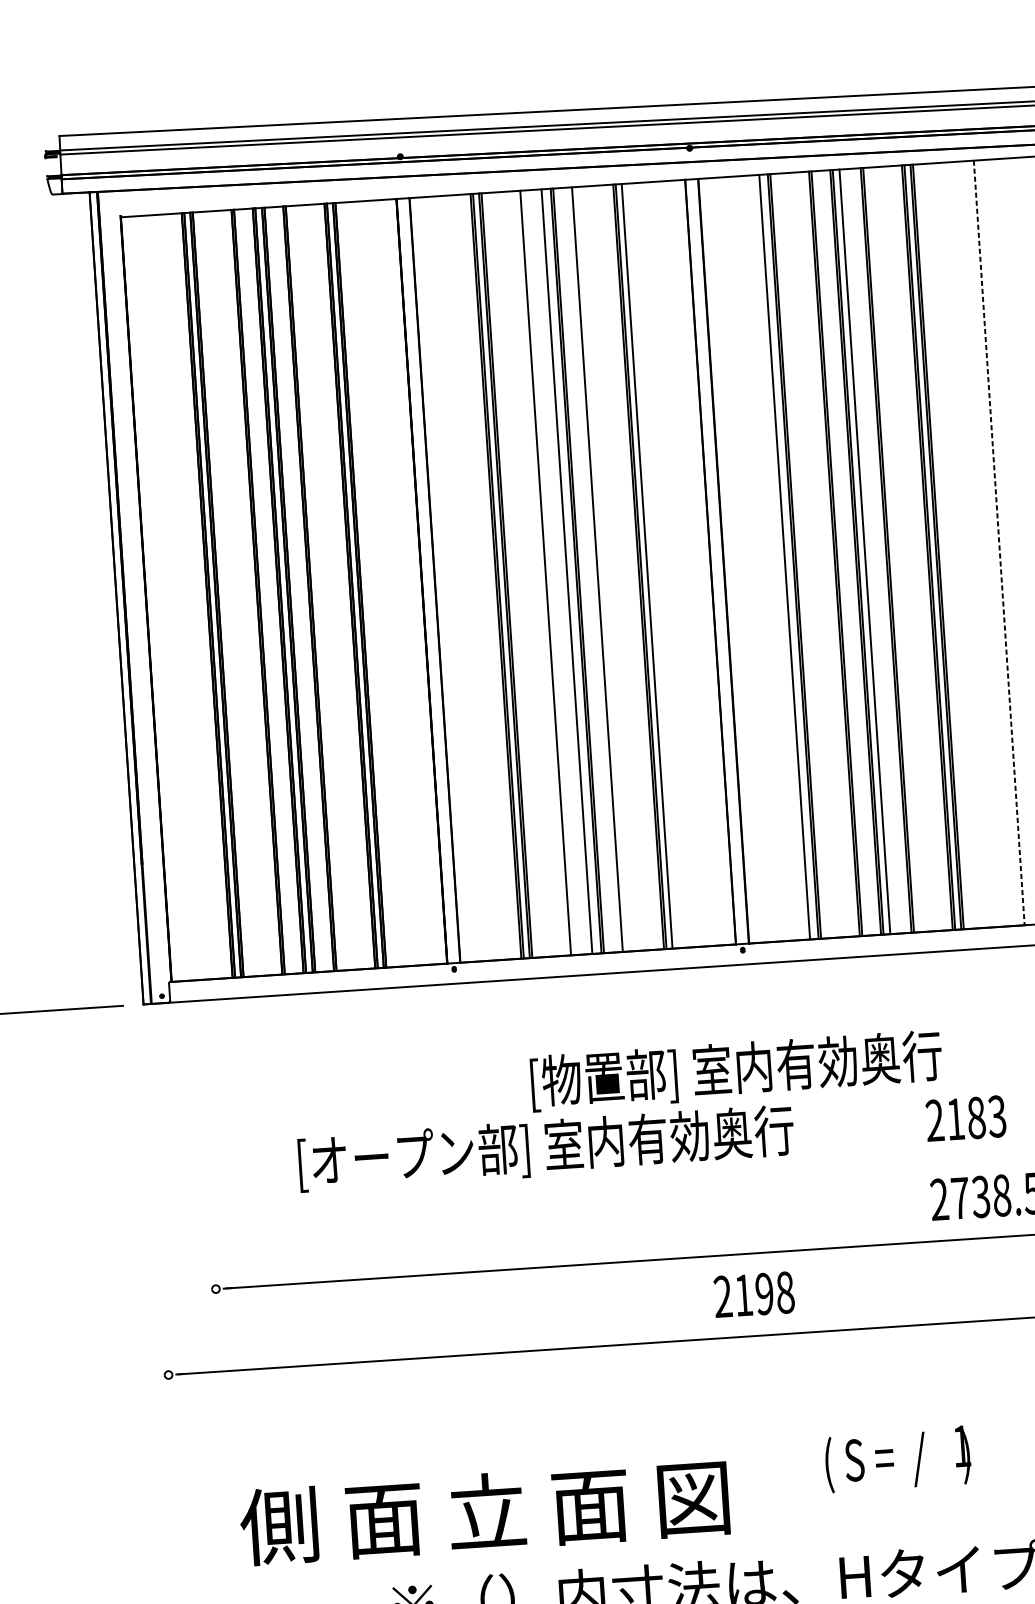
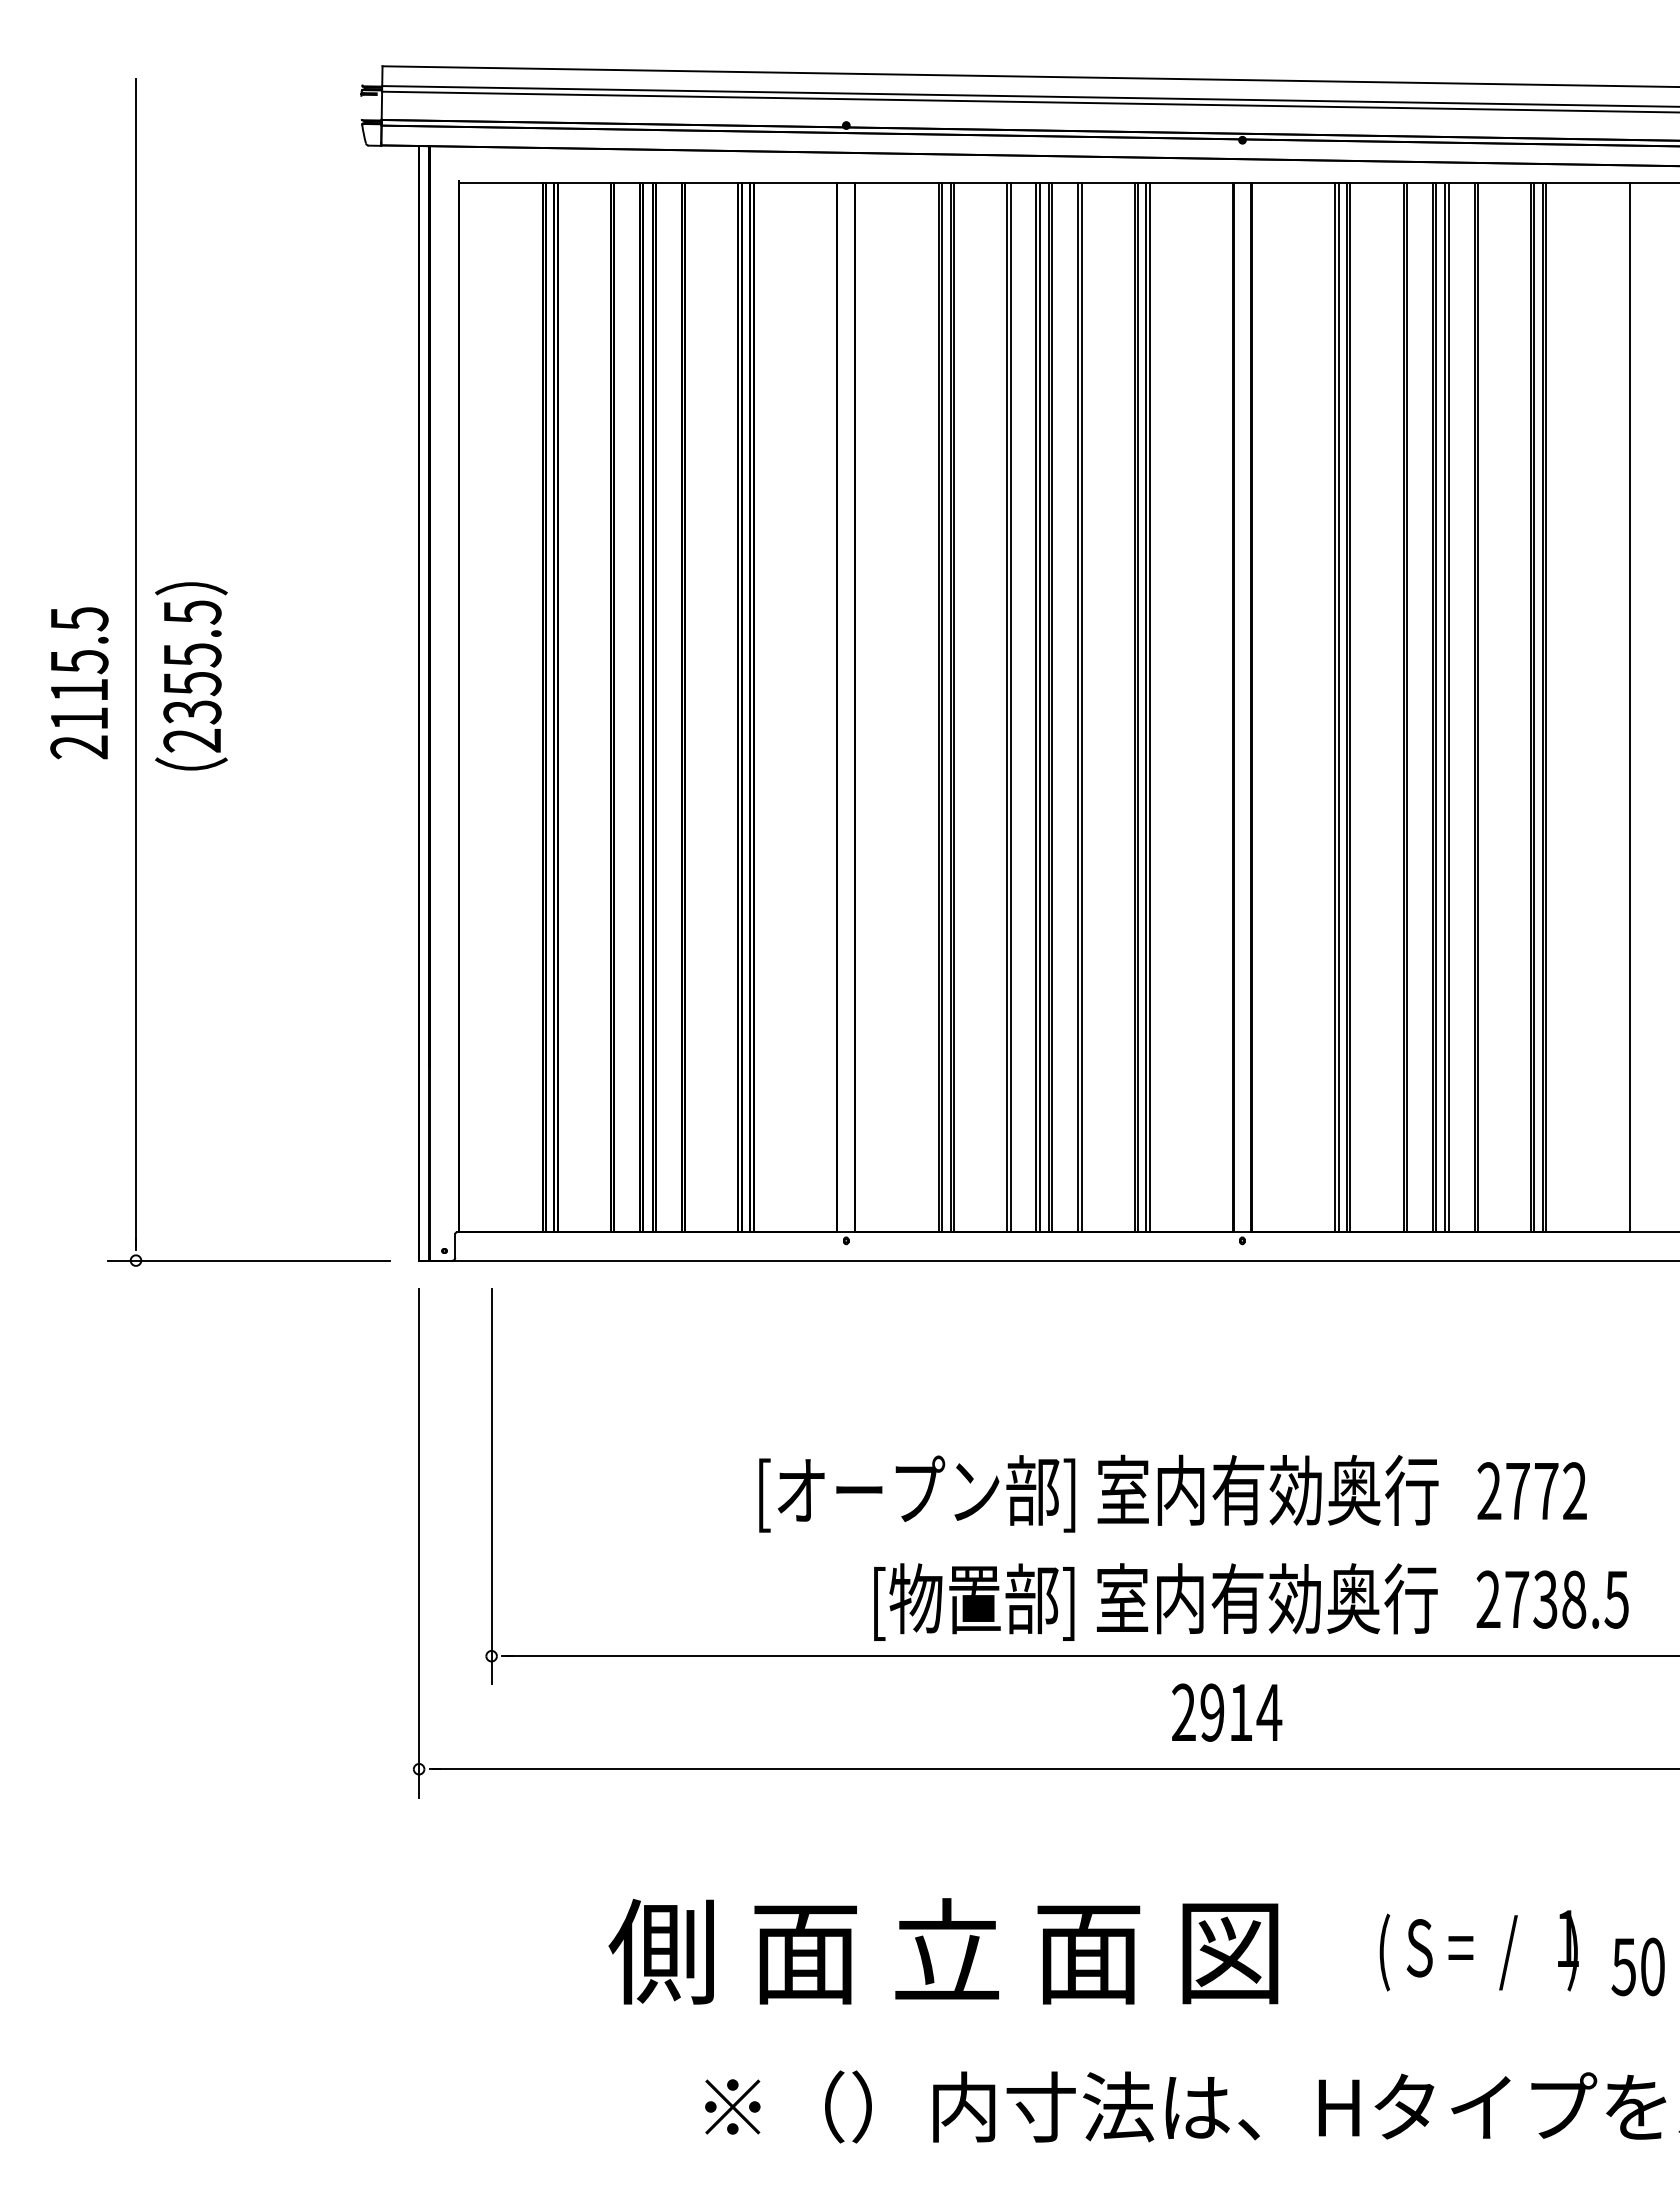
line: (999, 542) -> (1629, 707), dashed -> solid
line: (867, 550) -> (1448, 706), added
line: (787, 556) -> (1338, 706), added
line: (649, 565) -> (1149, 706), added
line: (599, 568) -> (1081, 706), added
line: (569, 570) -> (1039, 706), added
line: (548, 572) -> (1010, 706), added
text: (736, 1070) -> (1155, 1601), moved
text: (976, 1118) -> (1546, 1491), 2183 -> 2772
text: (546, 1148) -> (1098, 1493), moved
line: (207, 1165) -> (491, 1486), added
line: (157, 1209) -> (419, 1542), added
text: (765, 1293) -> (1241, 1712), 2198 -> 2914
text: (897, 1459) -> (1478, 1950), moved
text: (484, 1512) -> (943, 1951), moved

